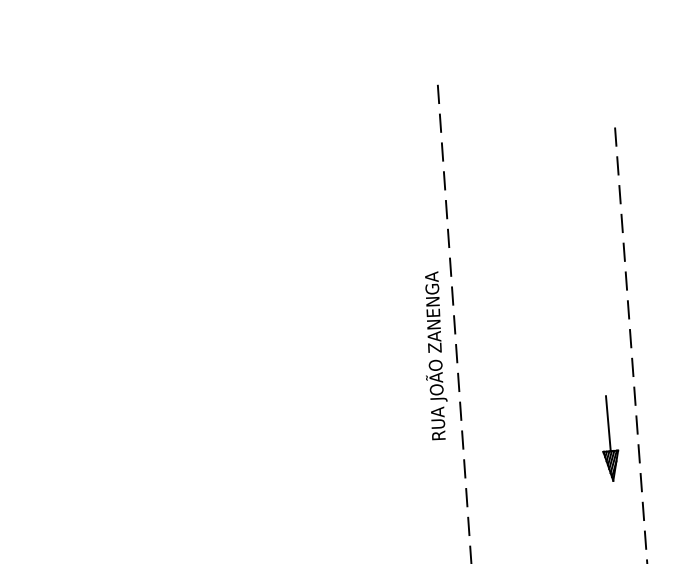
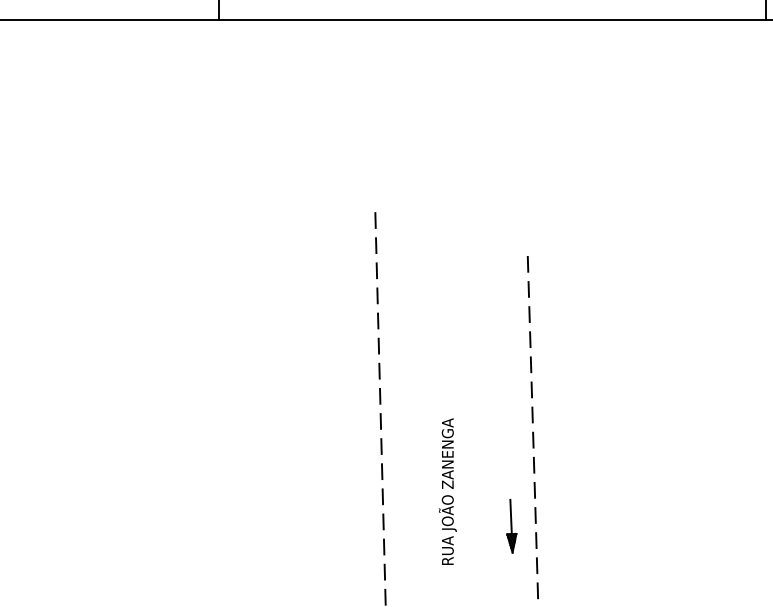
text: (434, 355) -> (447, 491), moved
part: (609, 438) -> (511, 526), size x0.71

